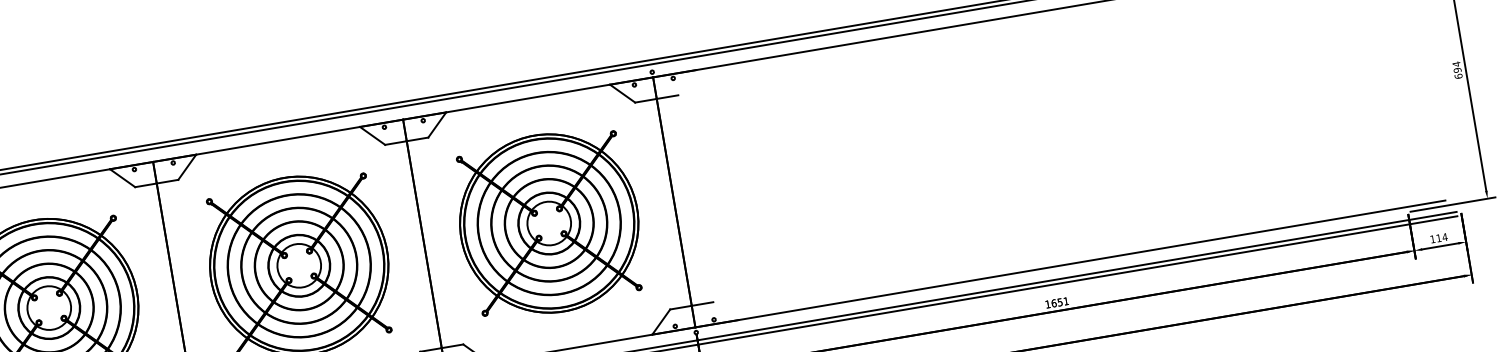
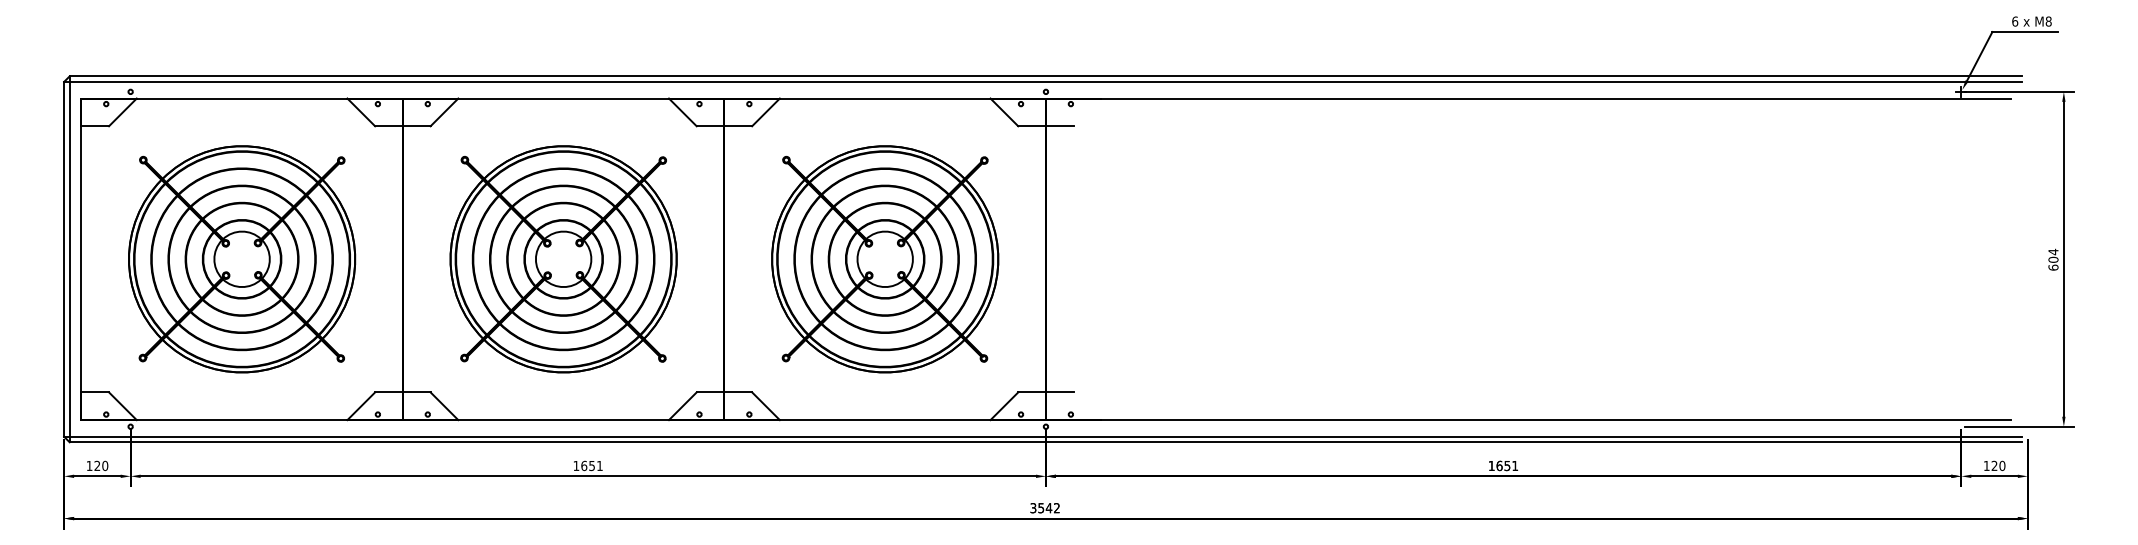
text: (1457, 70) -> (2053, 259), 694 -> 604
text: (1441, 237) -> (1998, 465), 114 -> 120

